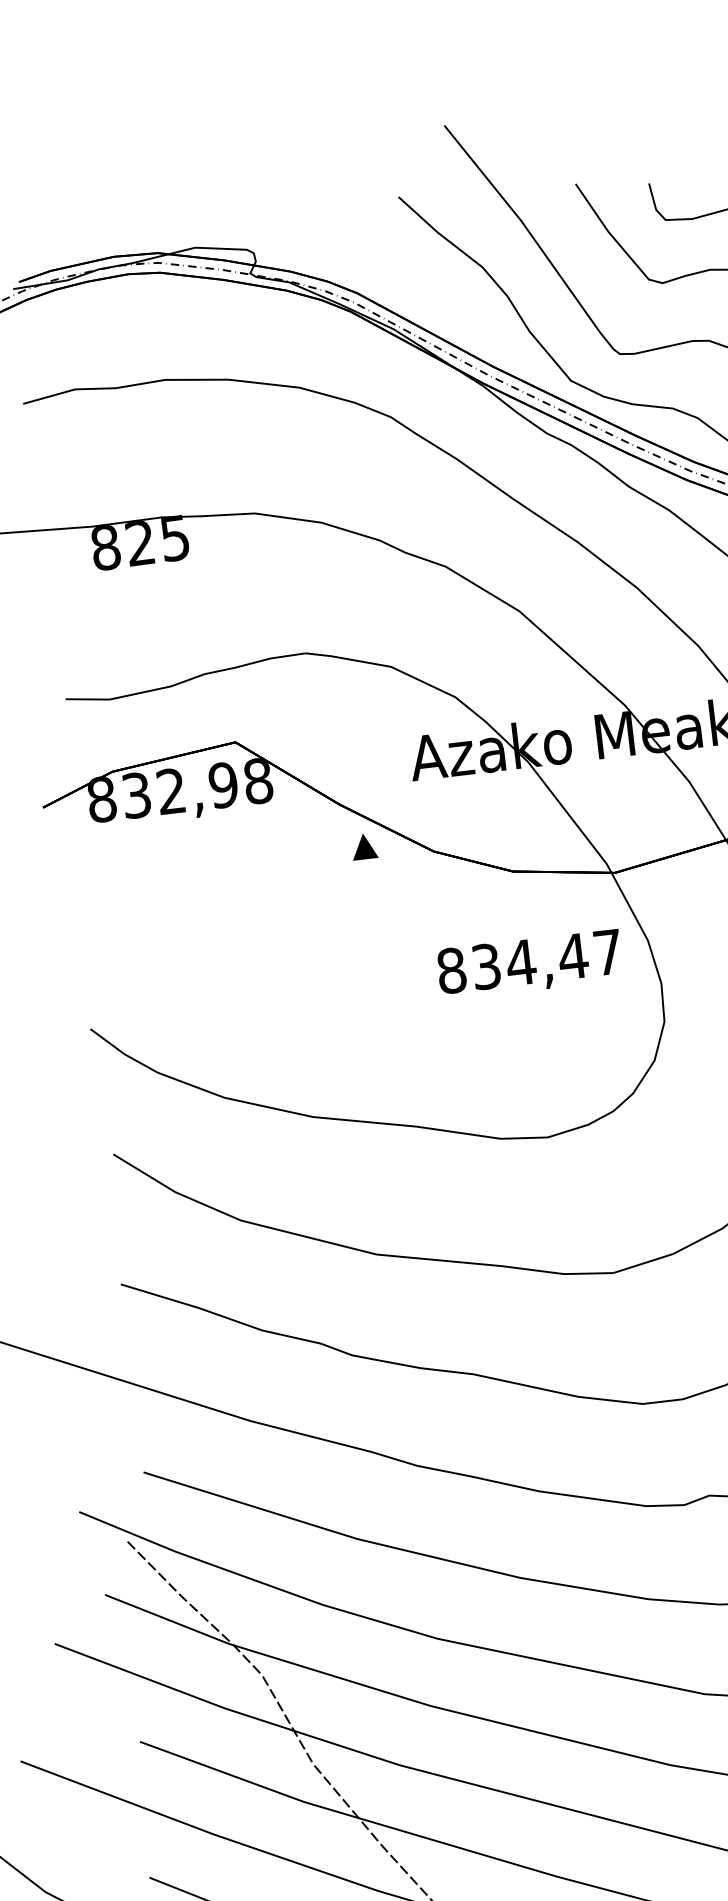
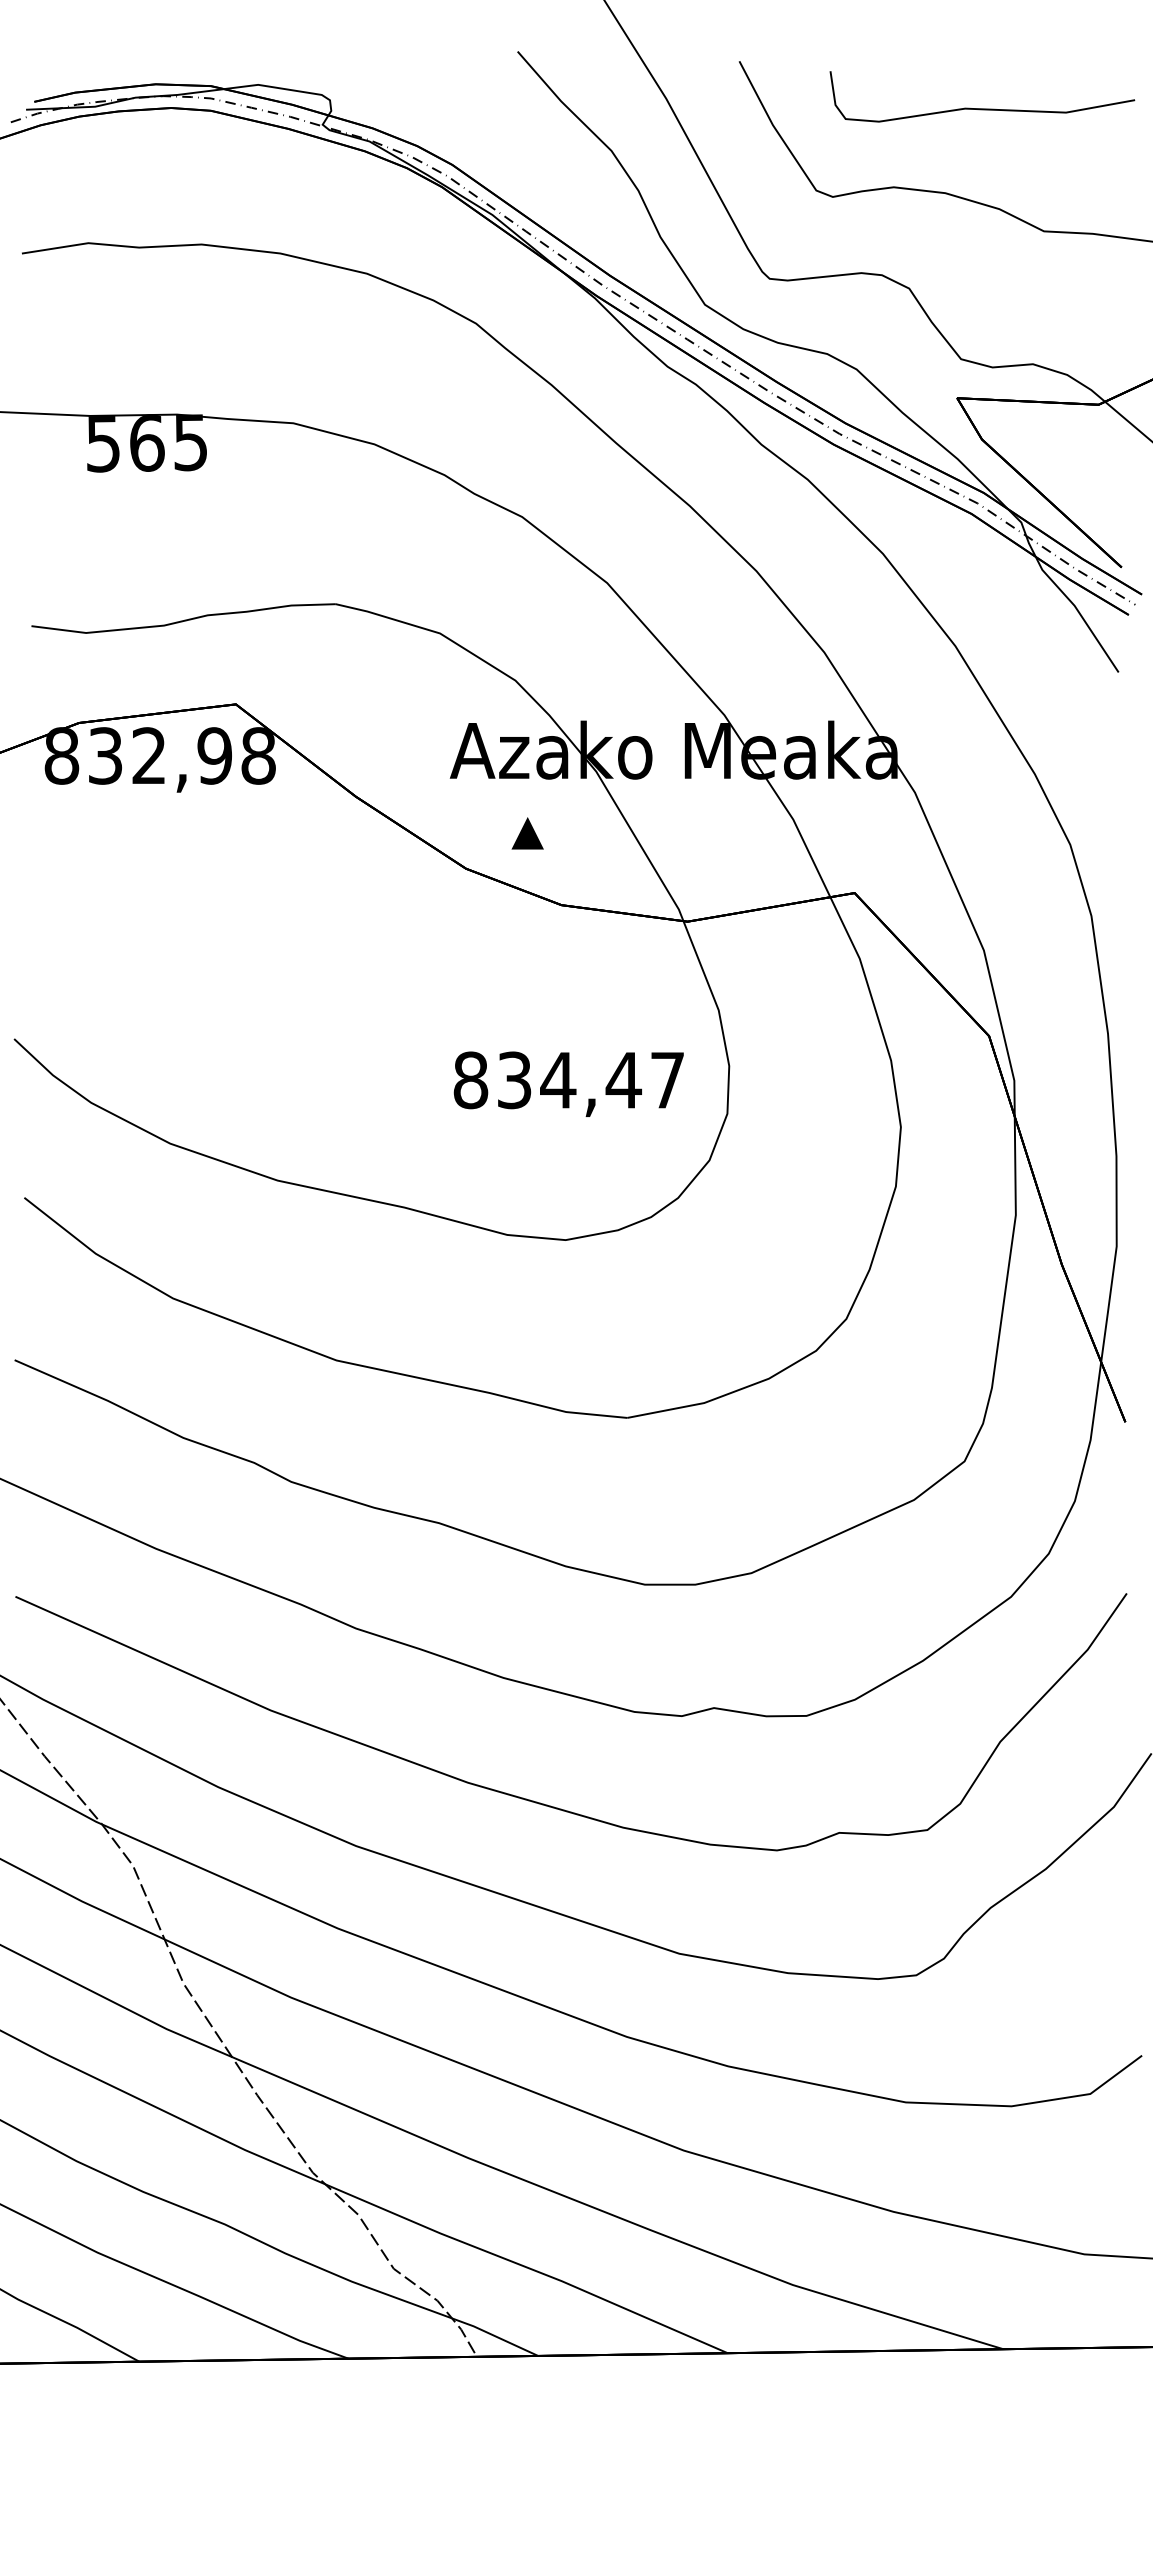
text: (123, 545) -> (125, 443), 825 -> 565
part: (364, 846) -> (527, 833), moved
text: (529, 964) -> (568, 1083), moved

